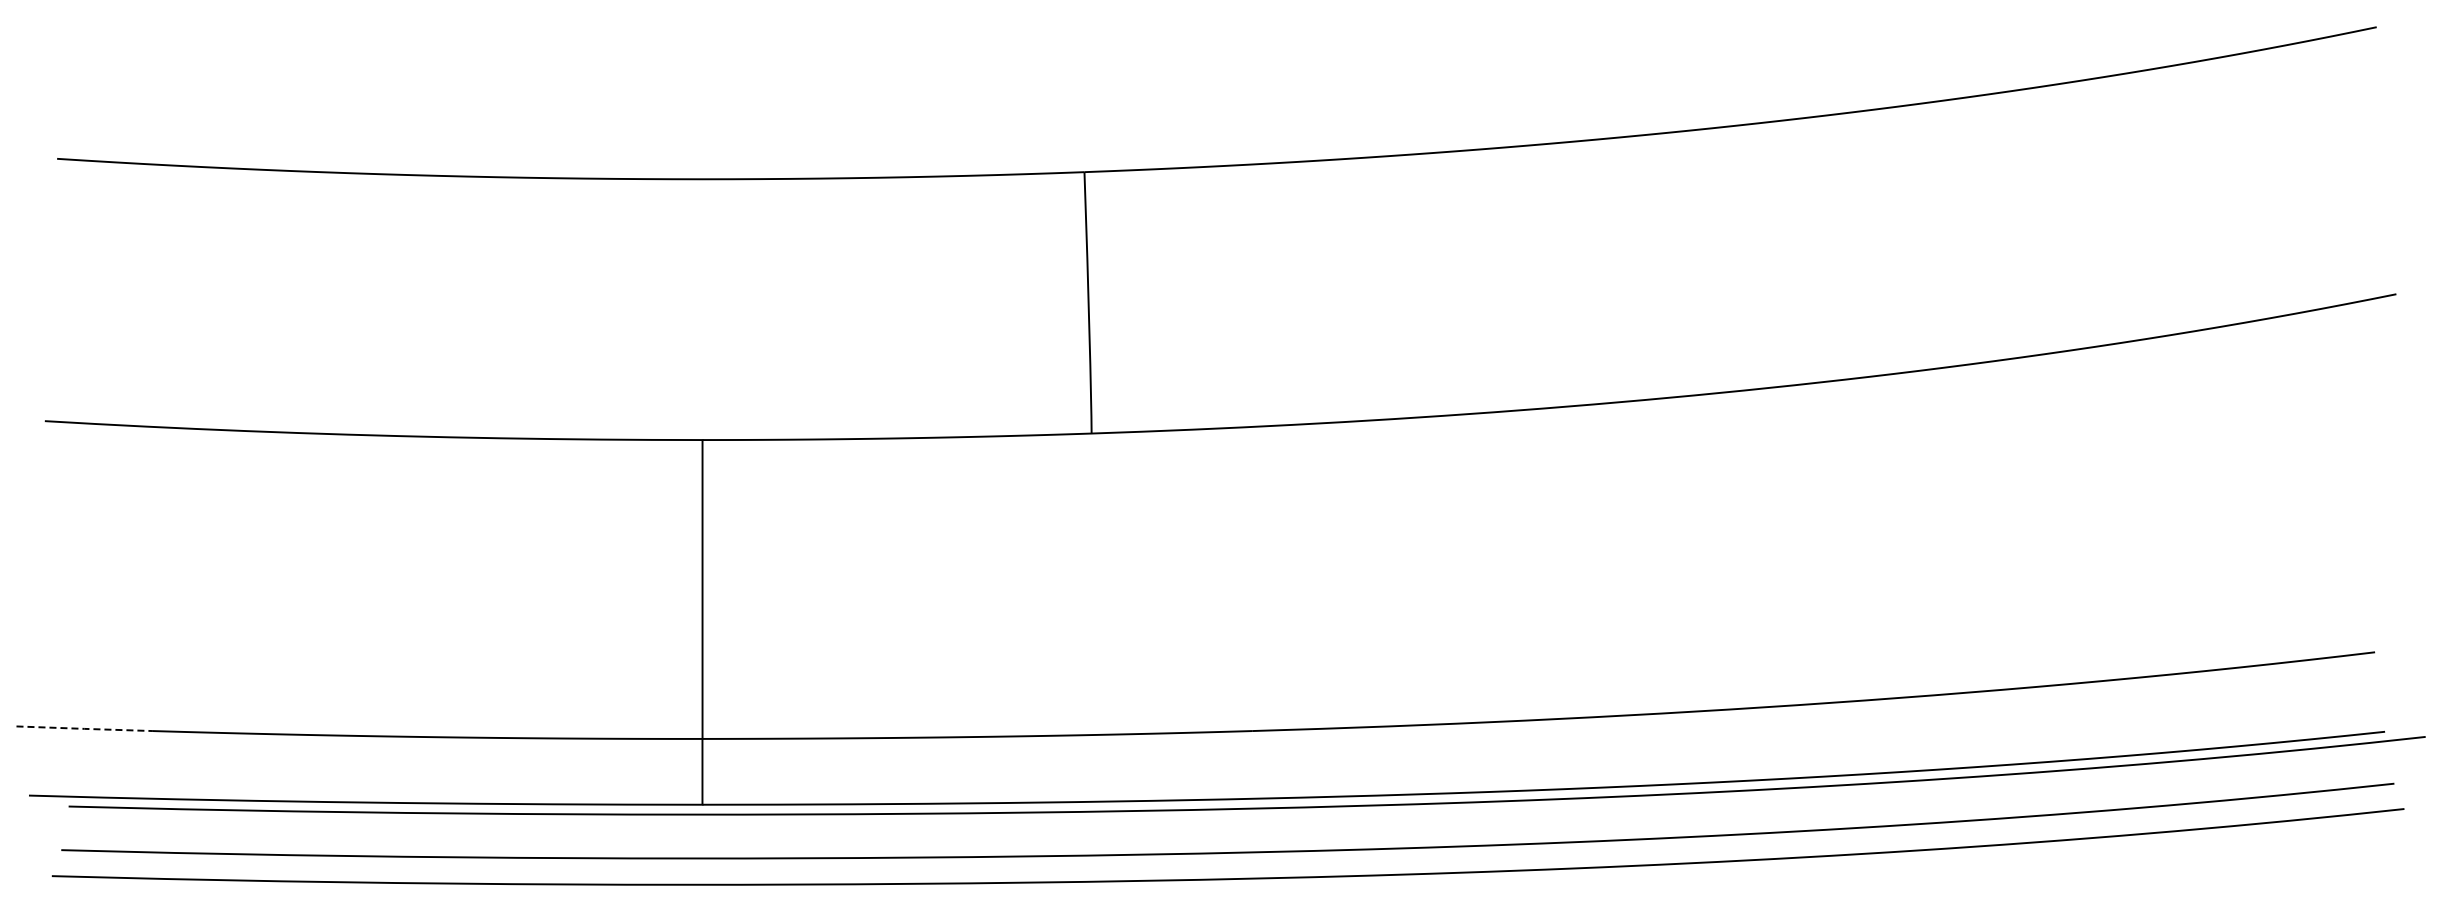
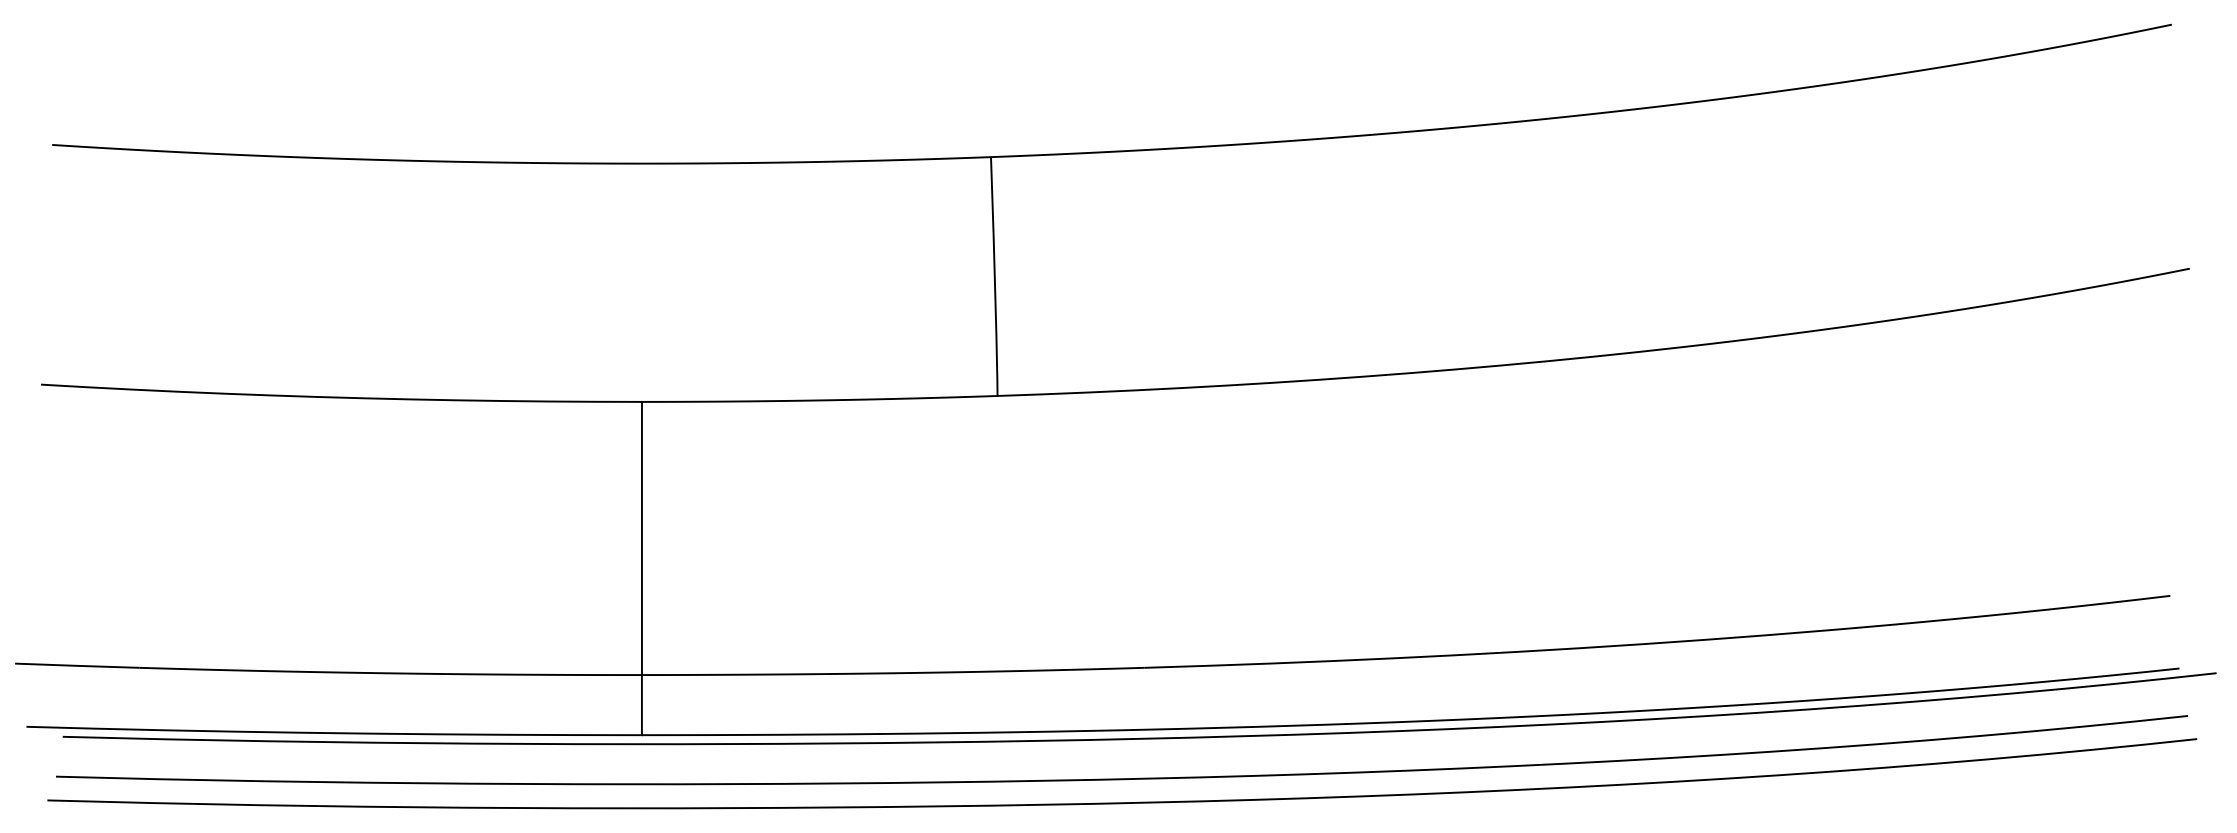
line: (84, 728) -> (77, 665), dashed -> solid

